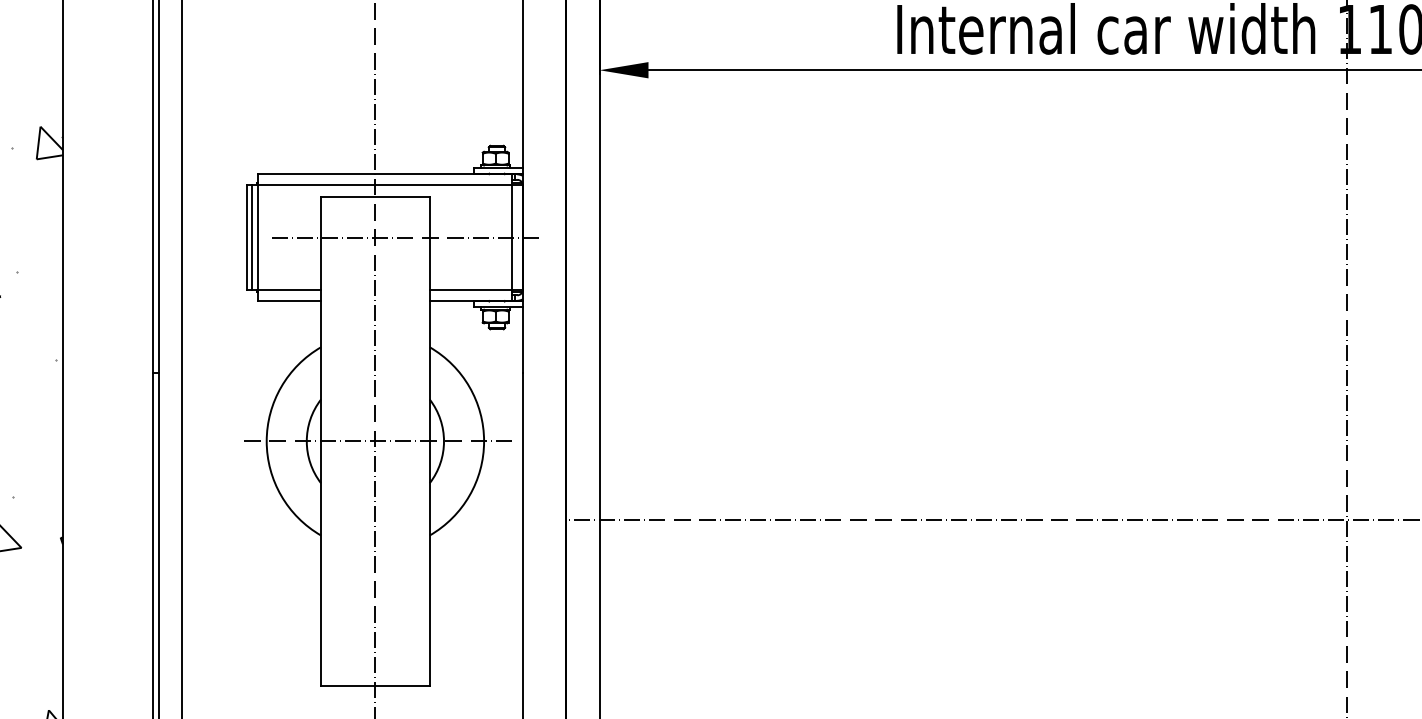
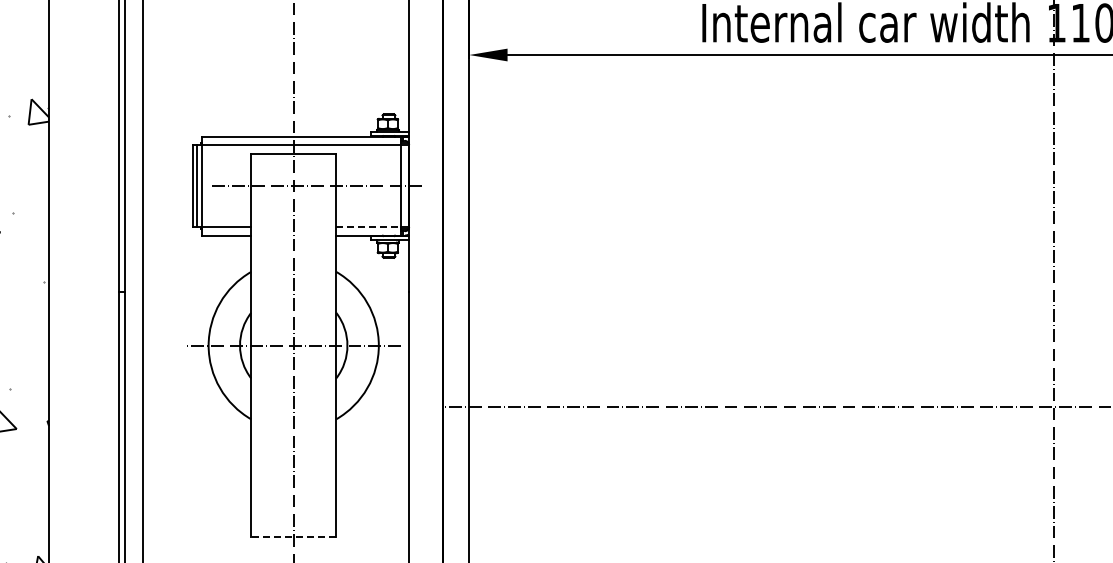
line: (470, 290) -> (368, 227), solid -> dashed
line: (375, 686) -> (293, 537), solid -> dashed

